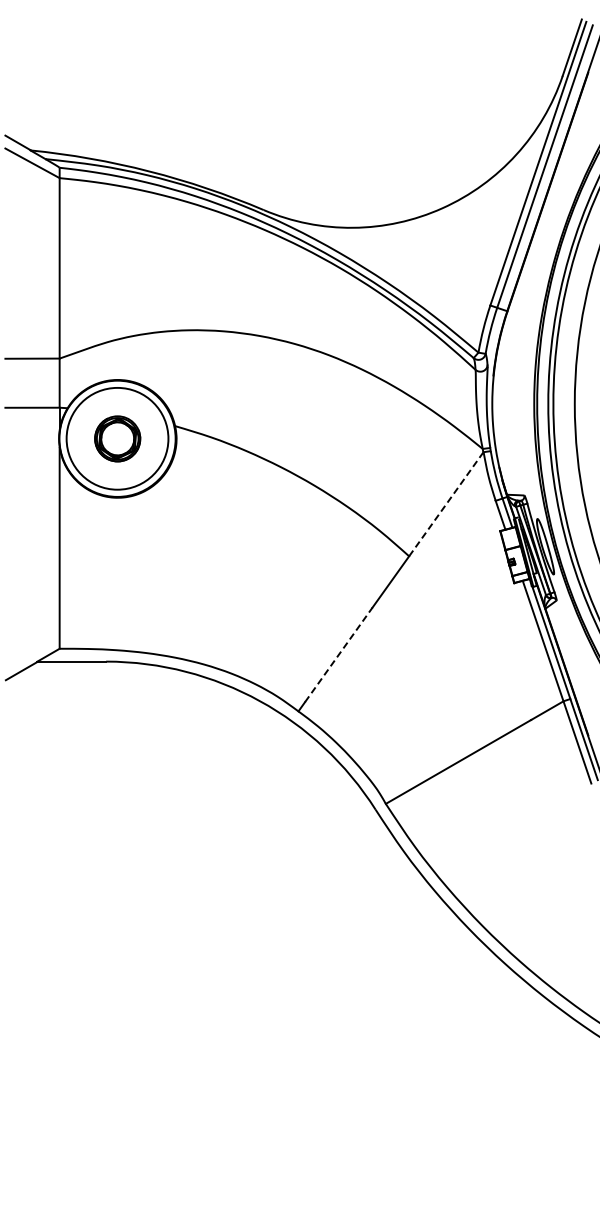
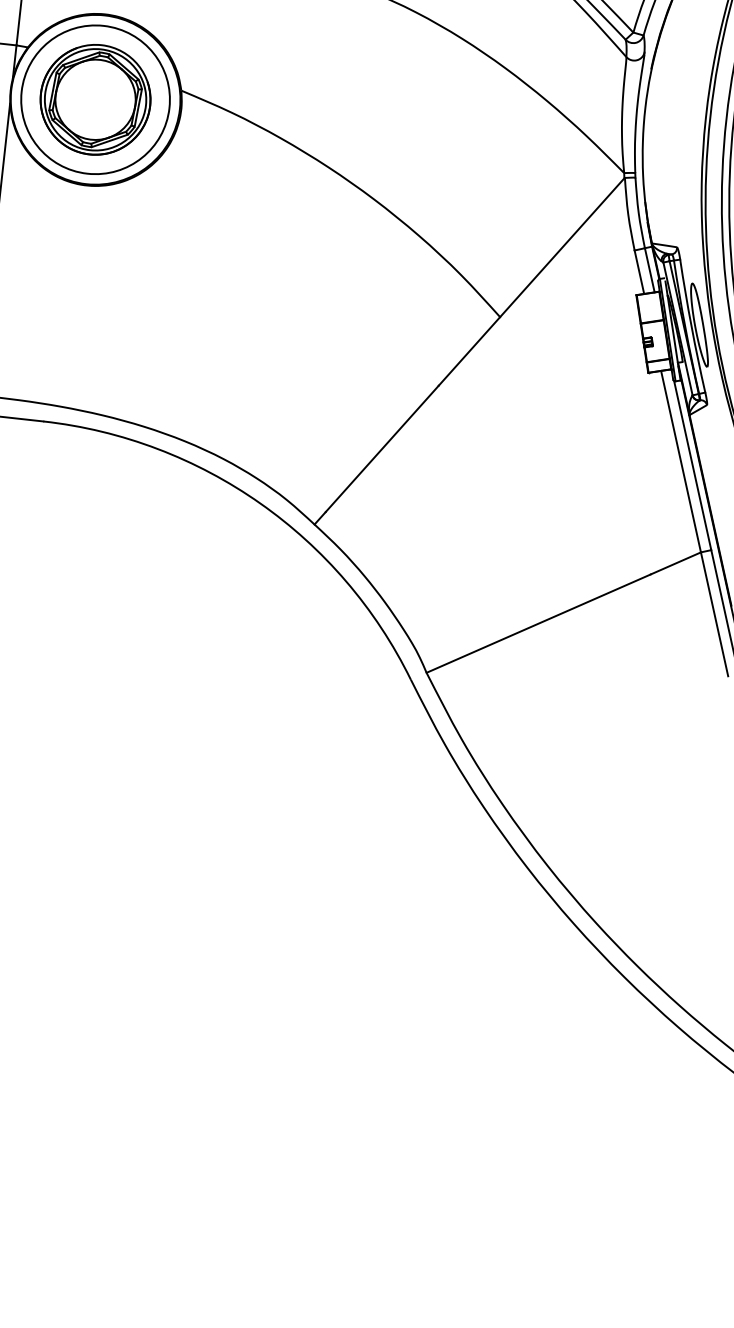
part: (117, 438) -> (95, 99), size x1.67
line: (446, 504) -> (562, 247), dashed -> solid
line: (339, 654) -> (383, 448), dashed -> solid

